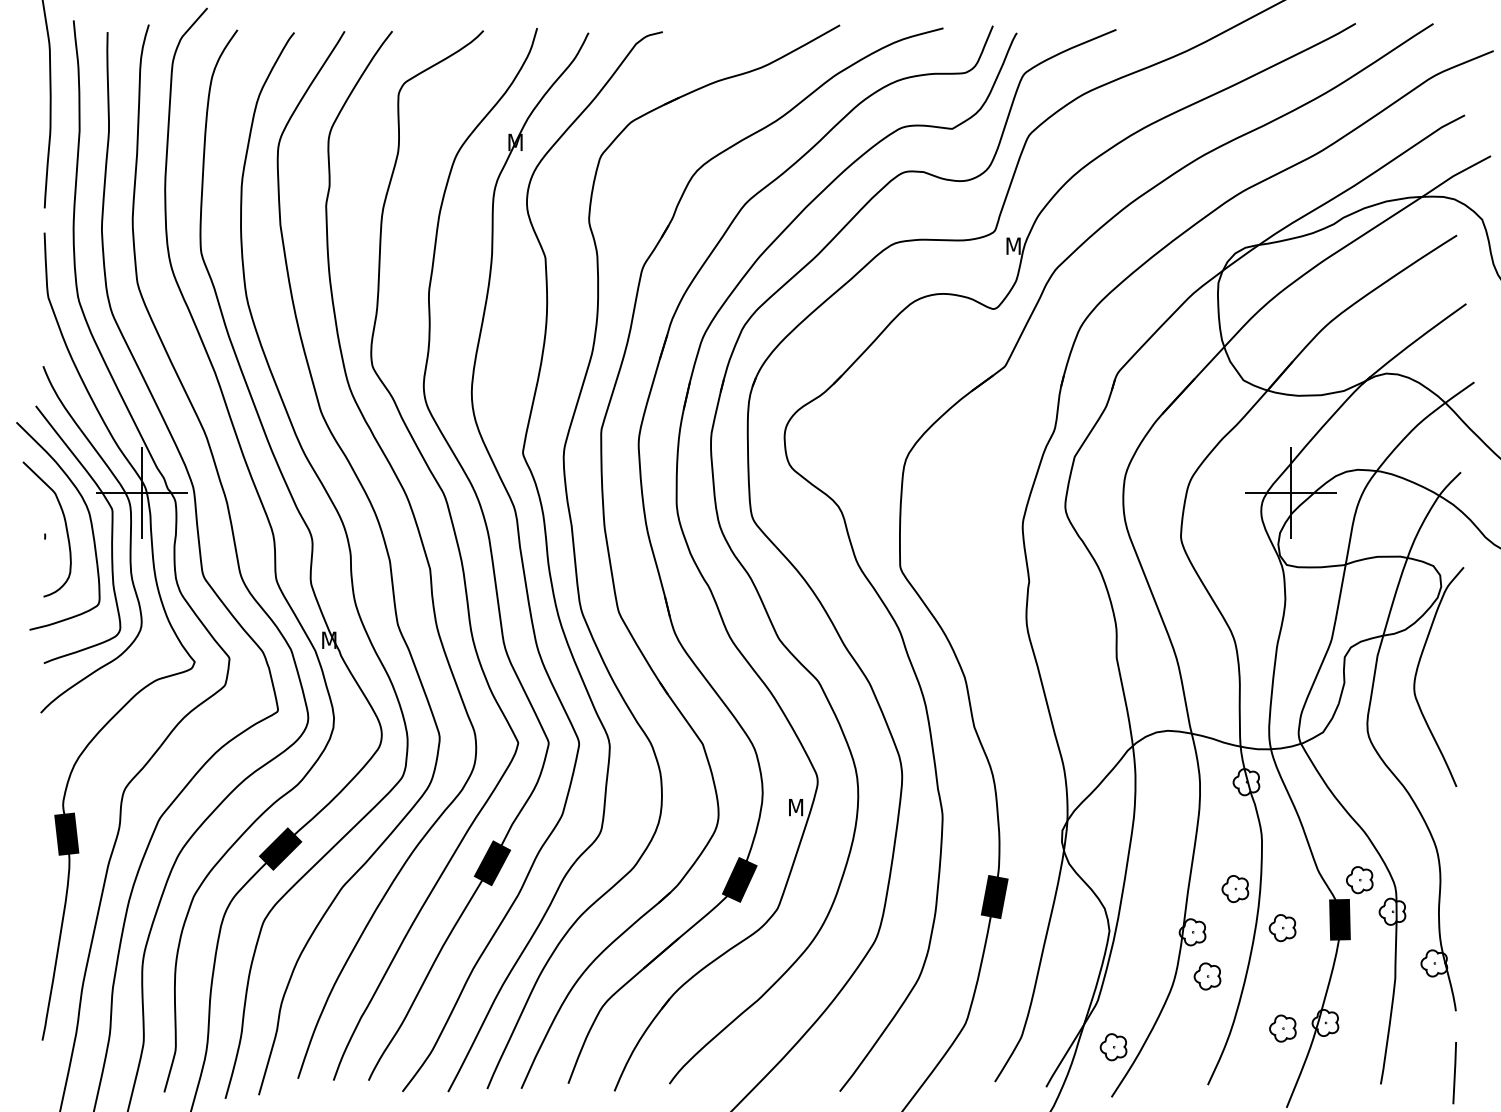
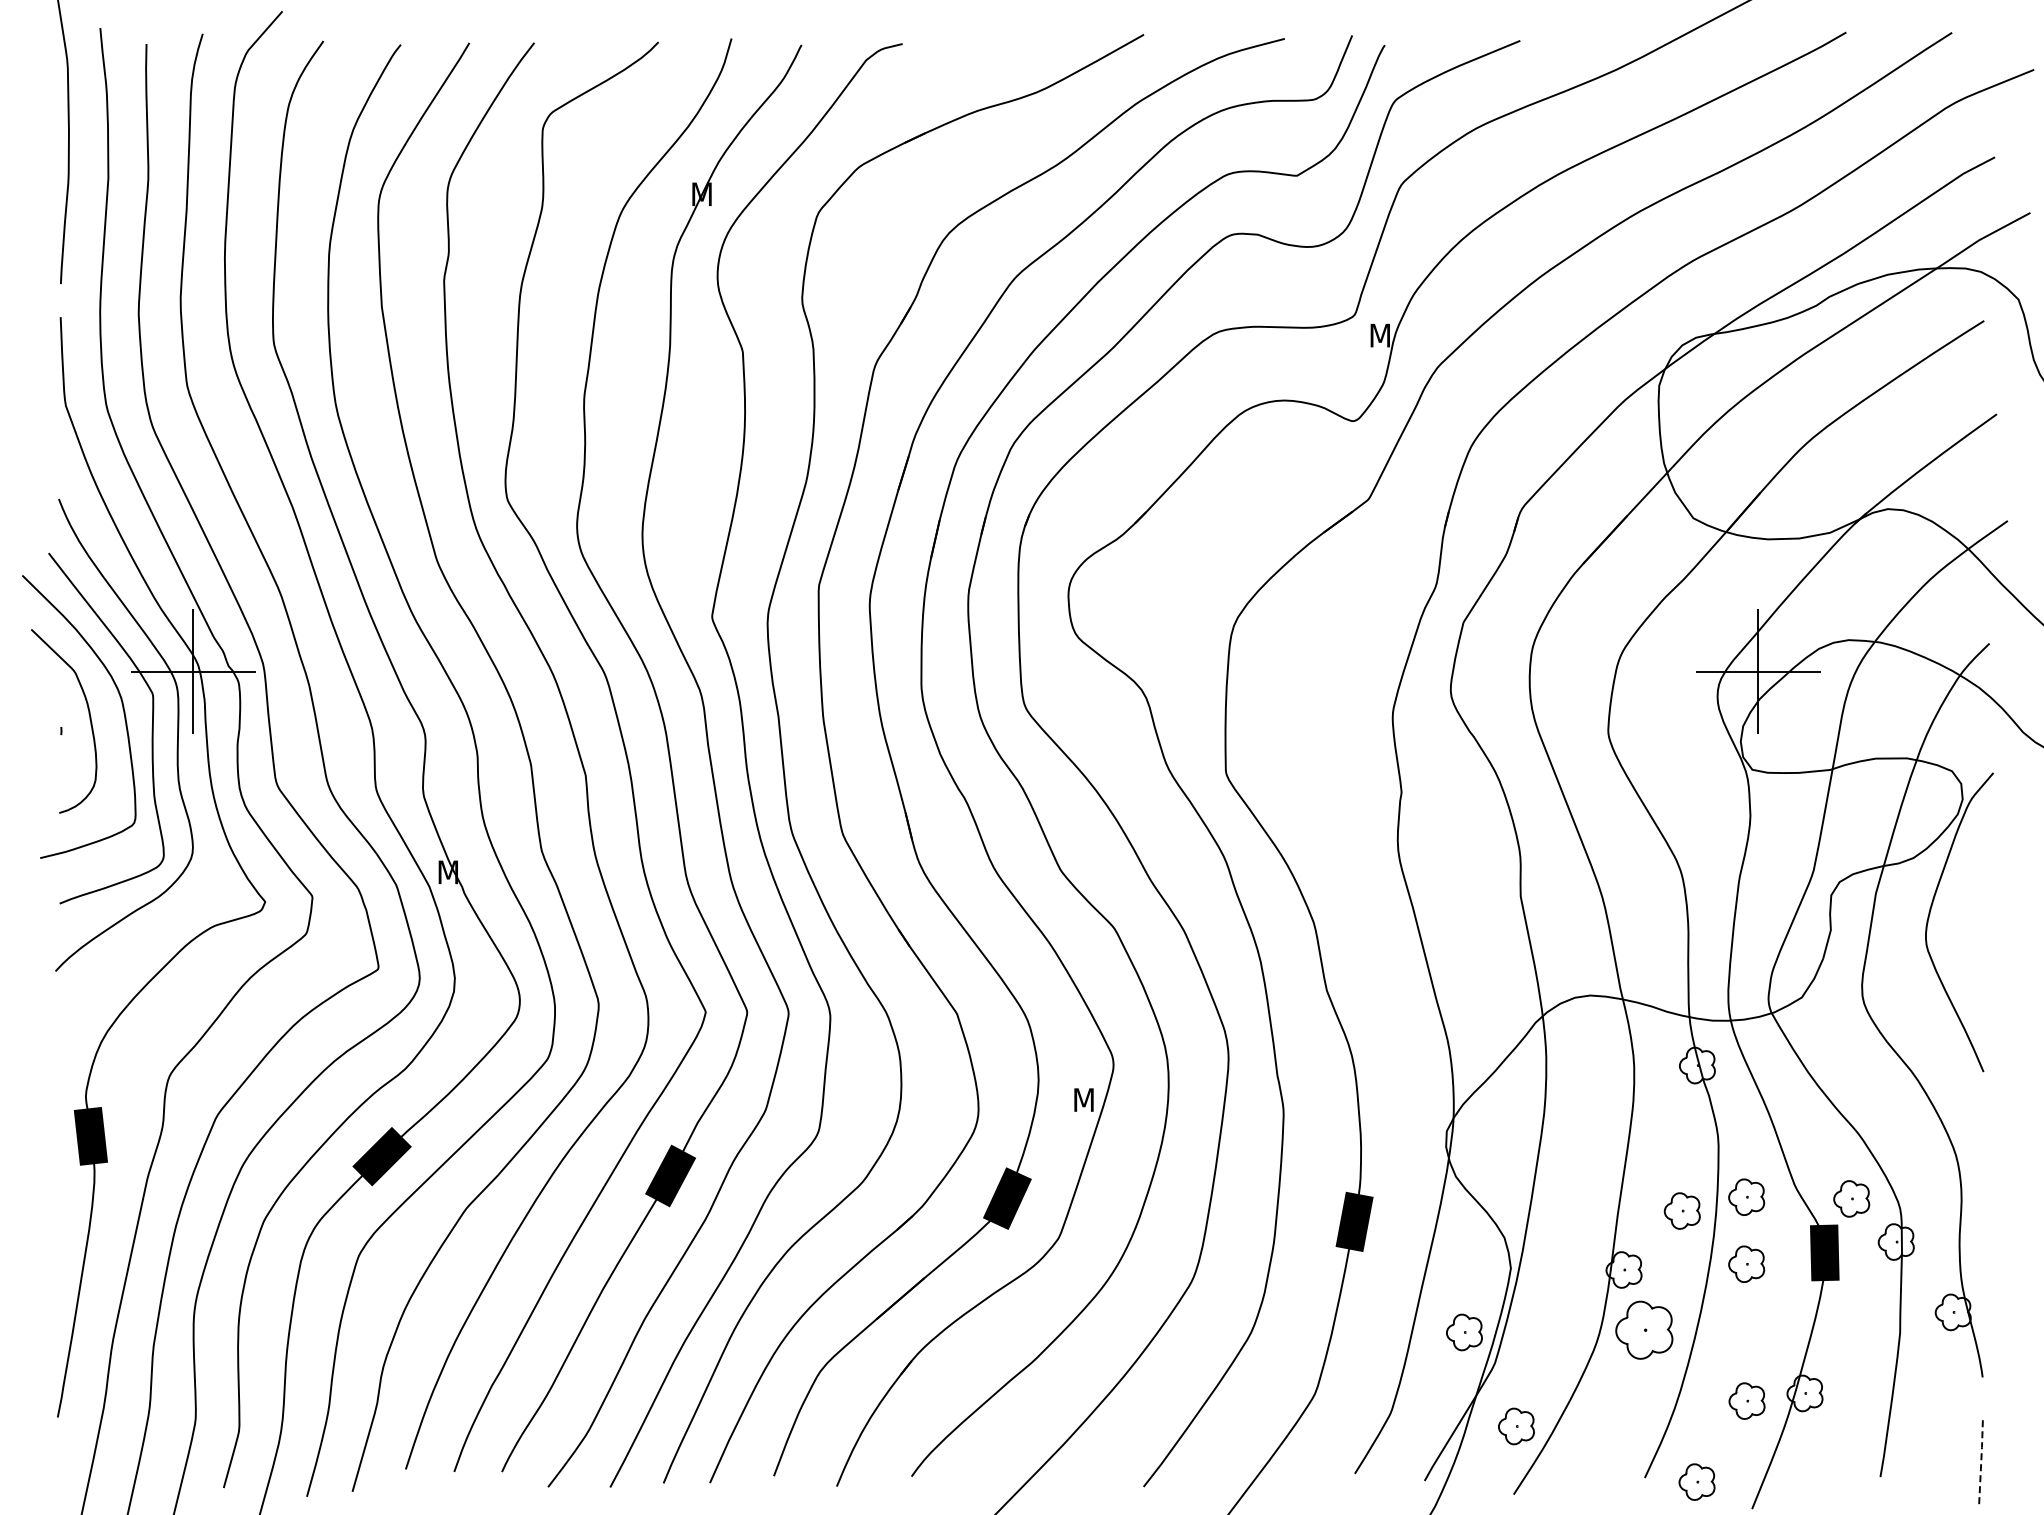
part: (1282, 878) -> (1746, 1196), added
part: (1207, 976) -> (1644, 1329), size x1.6
part: (1075, 978) -> (1464, 1332), added
line: (1455, 1072) -> (1981, 1460), solid -> dashed
part: (1245, 1087) -> (1696, 1481), added

